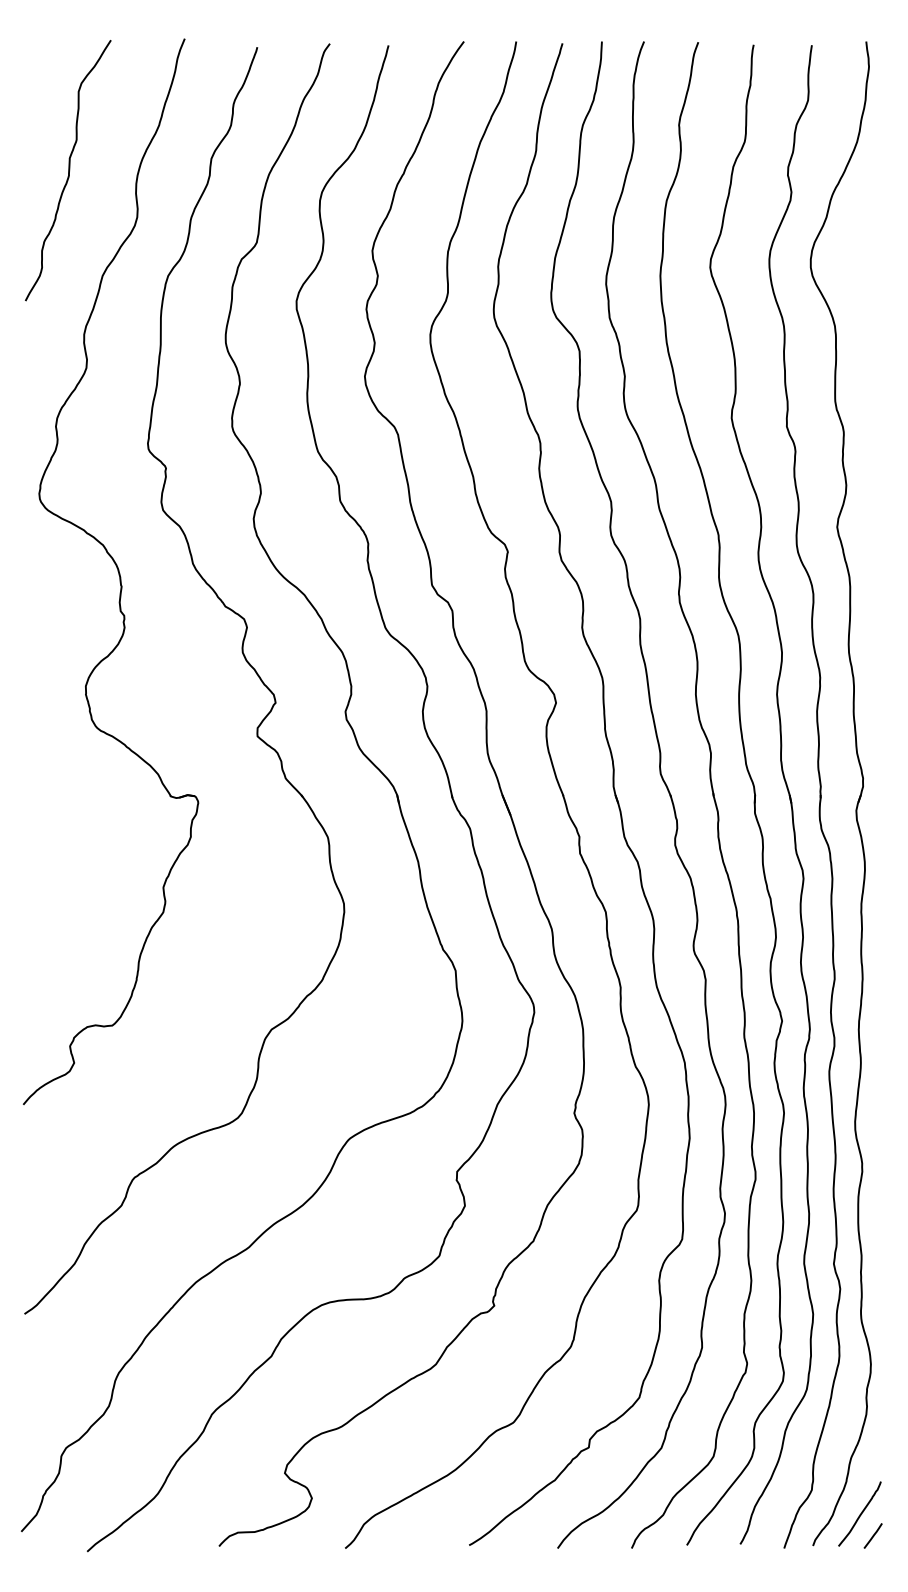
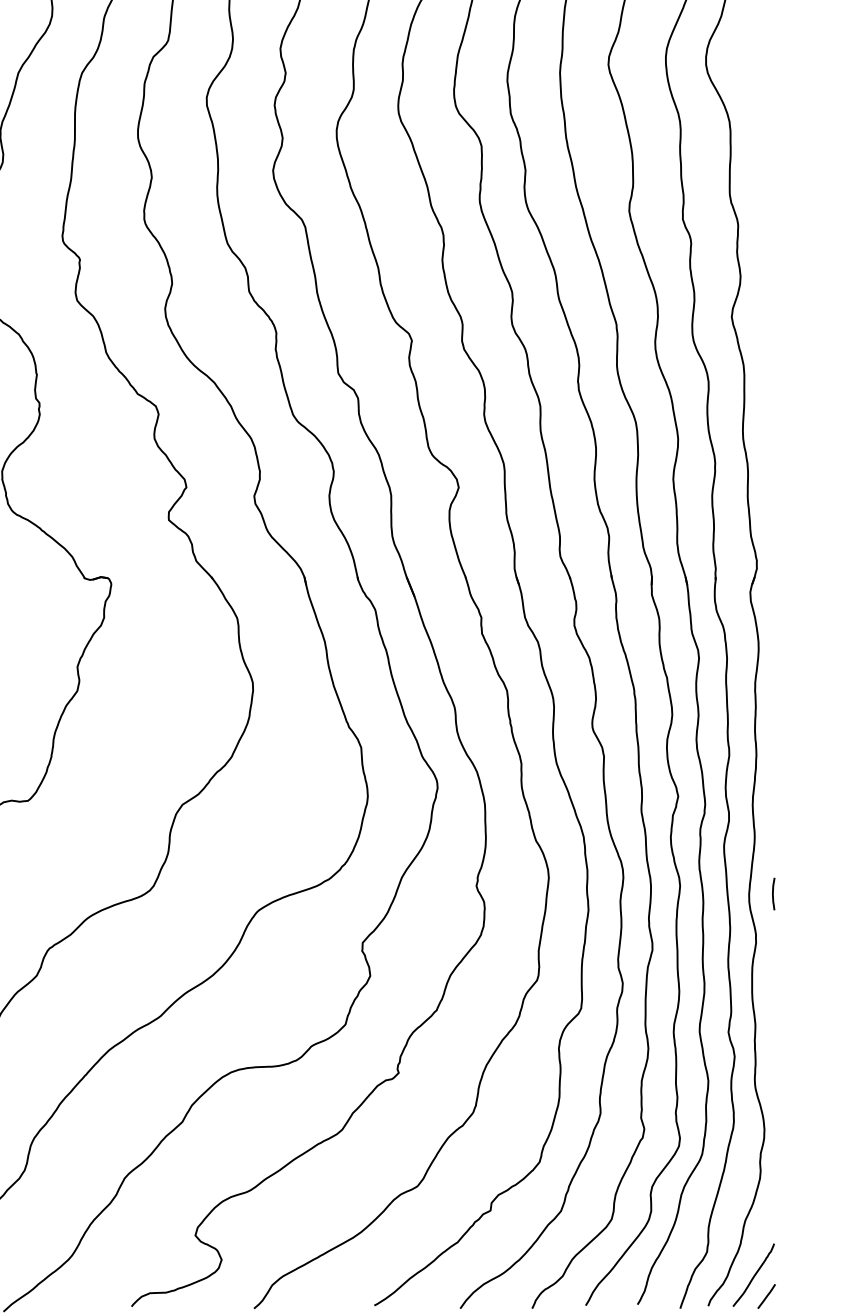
curve: (880, 1121) -> (773, 894), added

